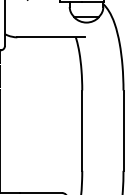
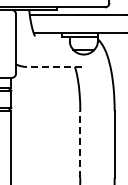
line: (50, 36) -> (53, 66), solid -> dashed
line: (82, 130) -> (80, 144), solid -> dashed

